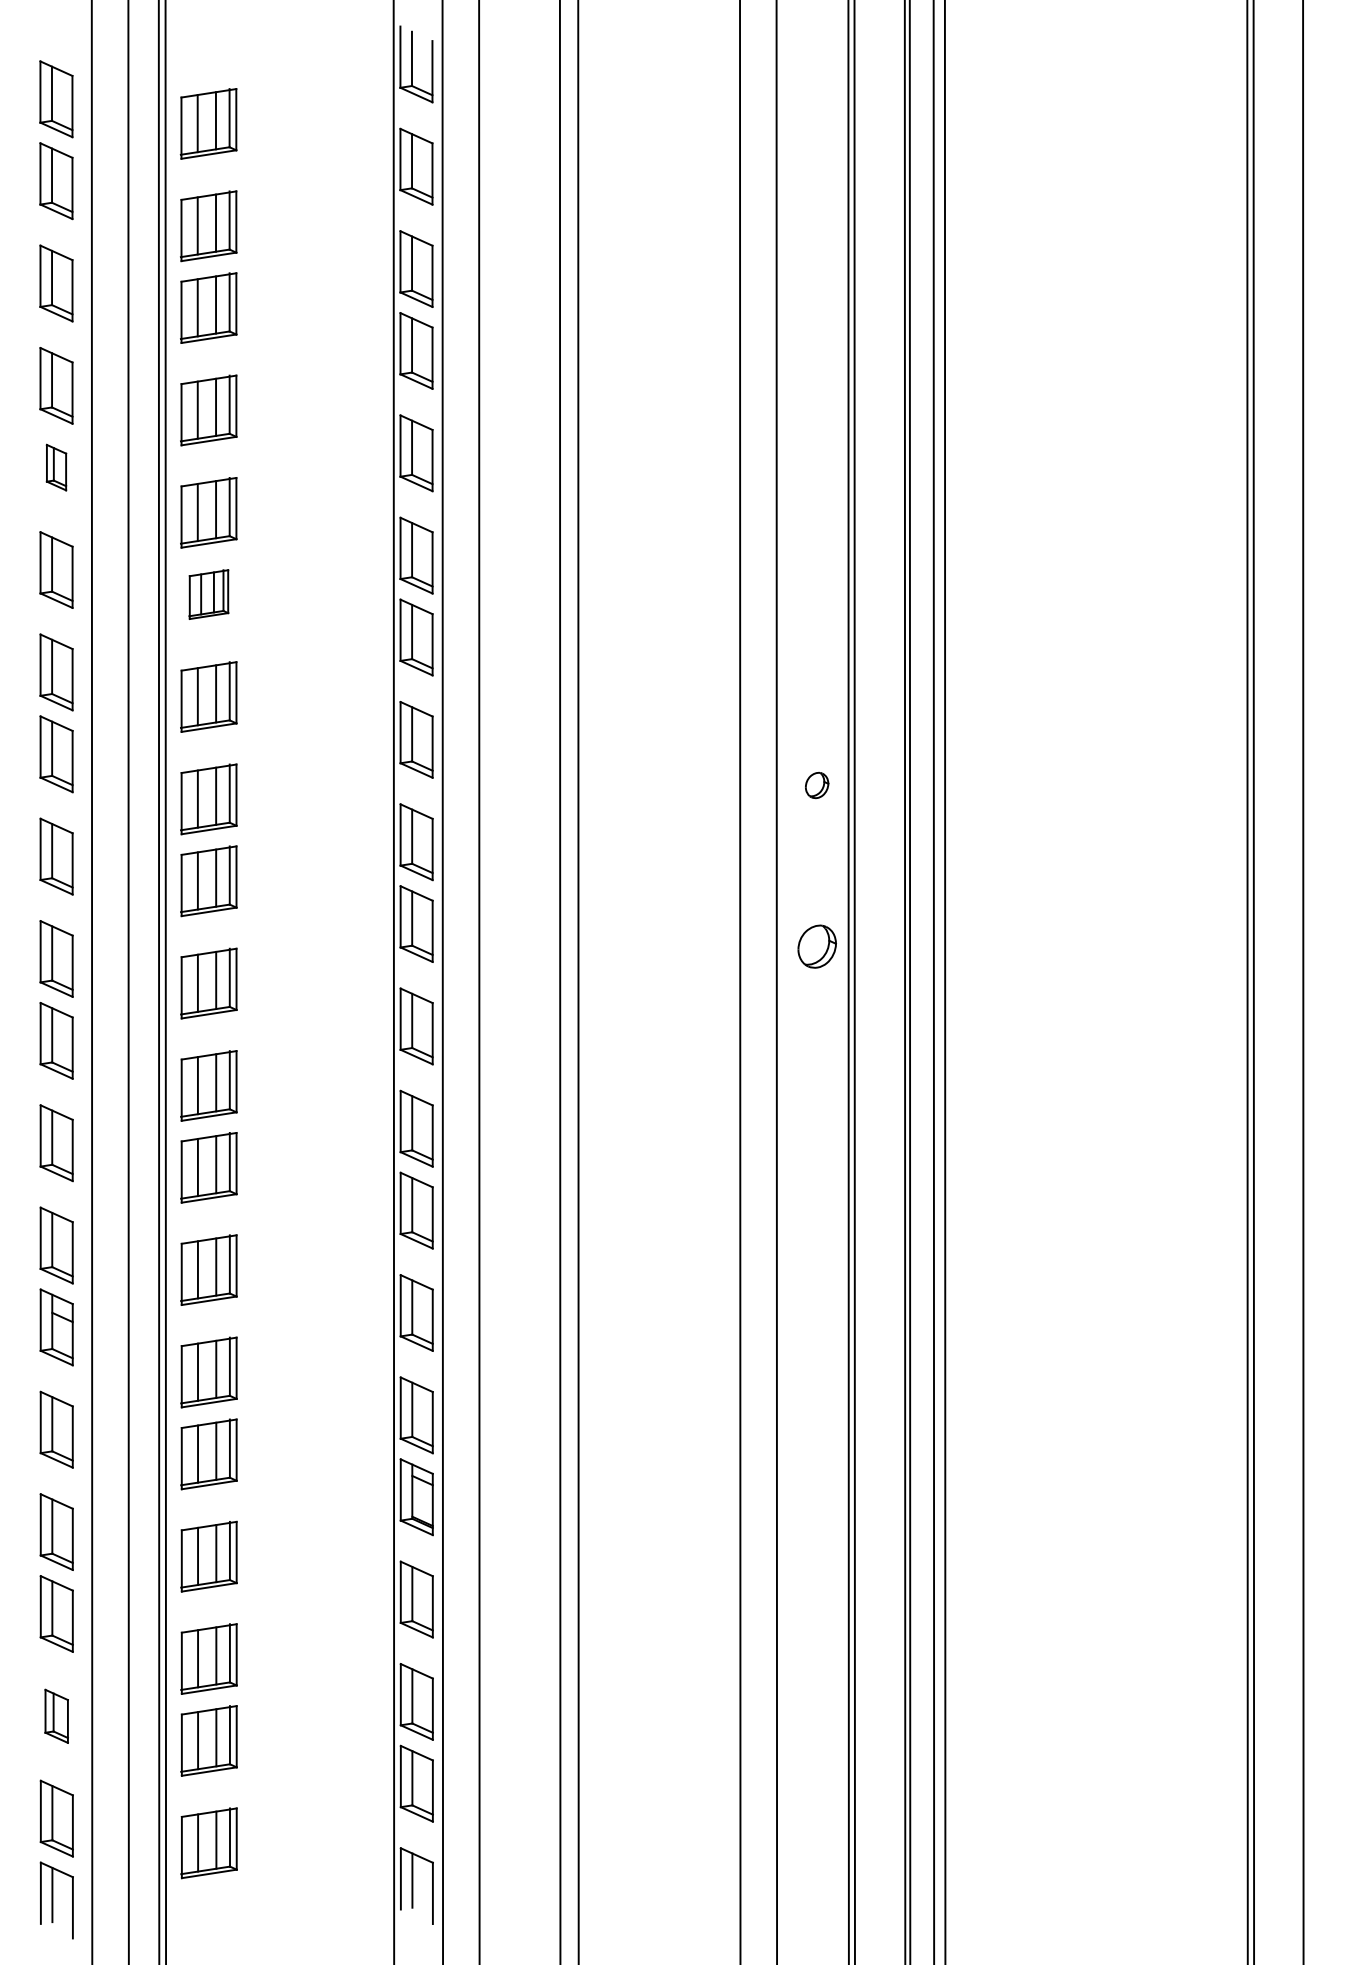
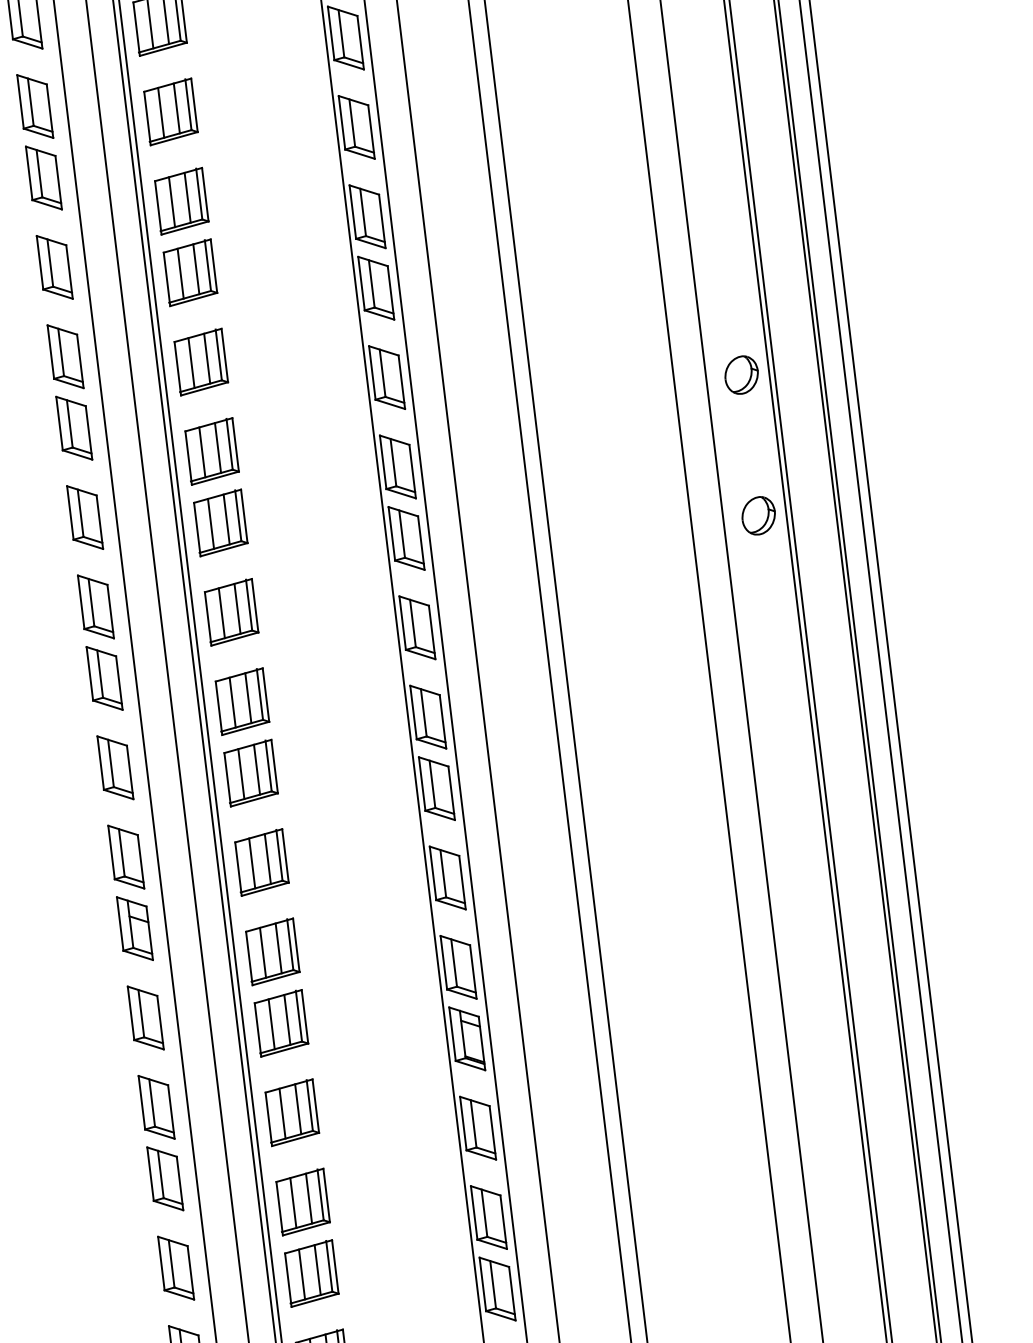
part: (56, 467) -> (43, 177), size x1.67
part: (208, 594) -> (190, 272), size x1.43
part: (816, 785) -> (741, 375), size x1.67
part: (56, 1716) -> (175, 1268), size x1.43

